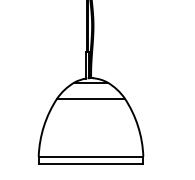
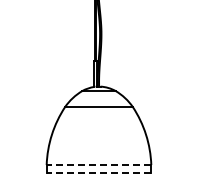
line: (90, 157) -> (98, 165), solid -> dashed
line: (90, 164) -> (98, 172), solid -> dashed

